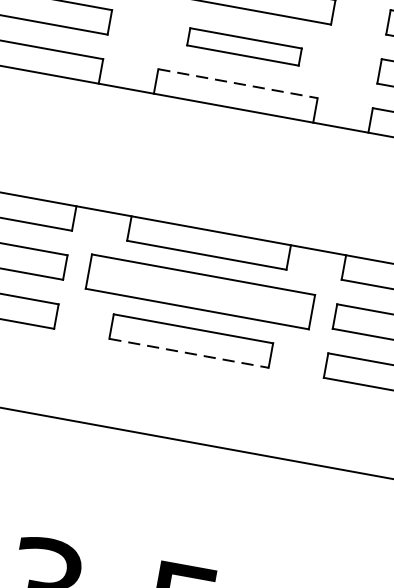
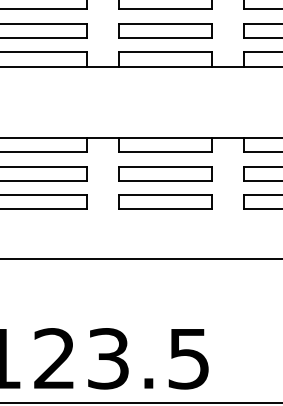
part: (244, 46) -> (165, 30), size x1.43
line: (239, 84) -> (166, 52), dashed -> solid
part: (199, 291) -> (165, 173), size x0.71
line: (190, 353) -> (166, 209), dashed -> solid

